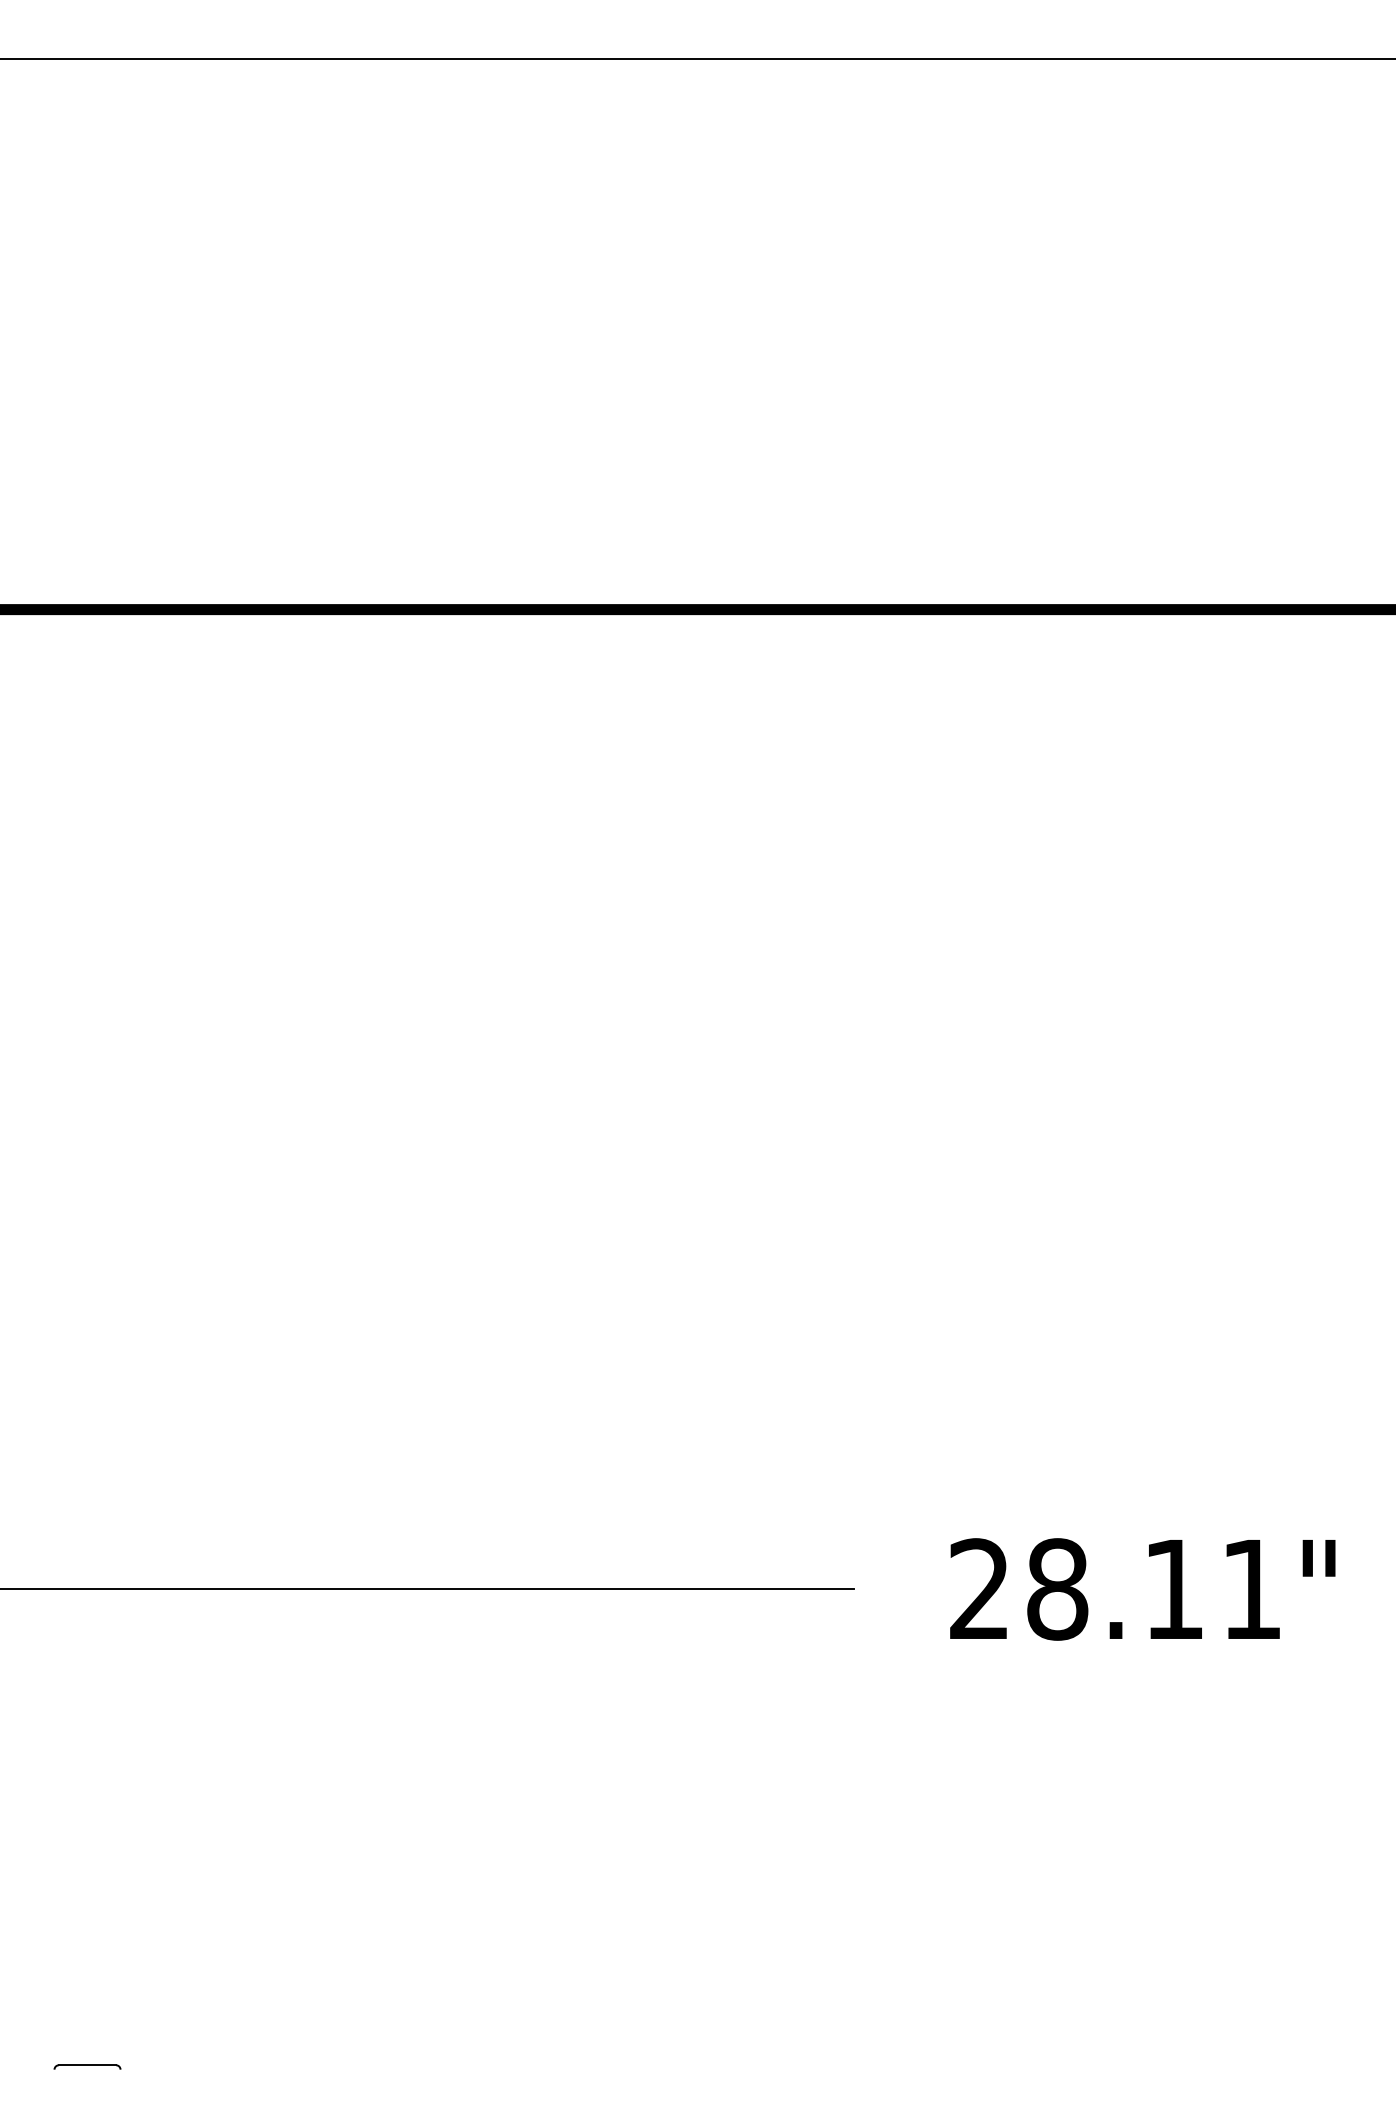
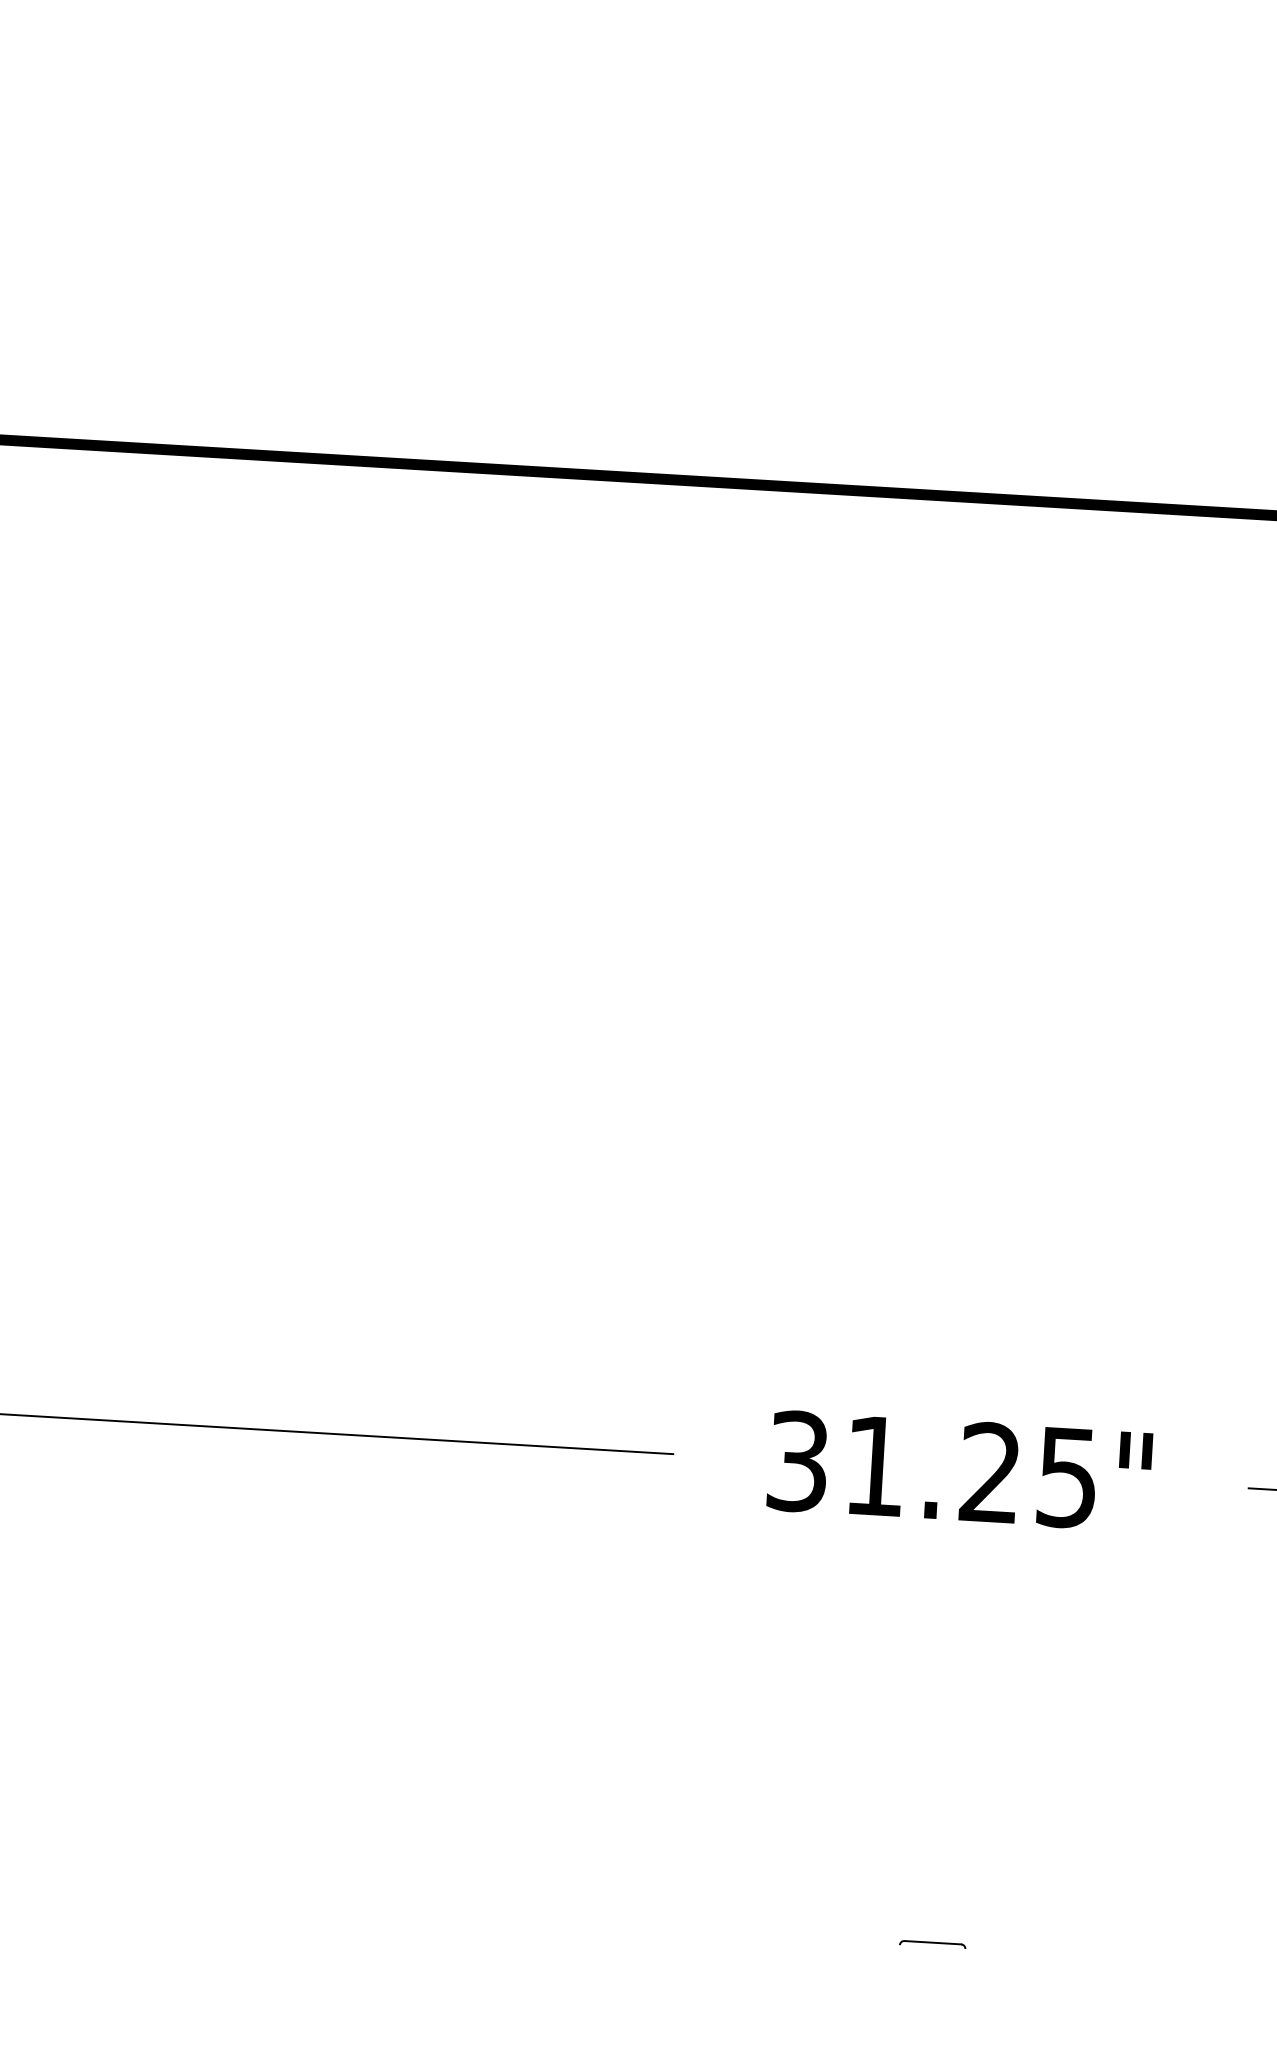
text: (1115, 1589) -> (932, 1469), 28.11" -> 31.25"
part: (1143, 2066) -> (932, 1943), added

